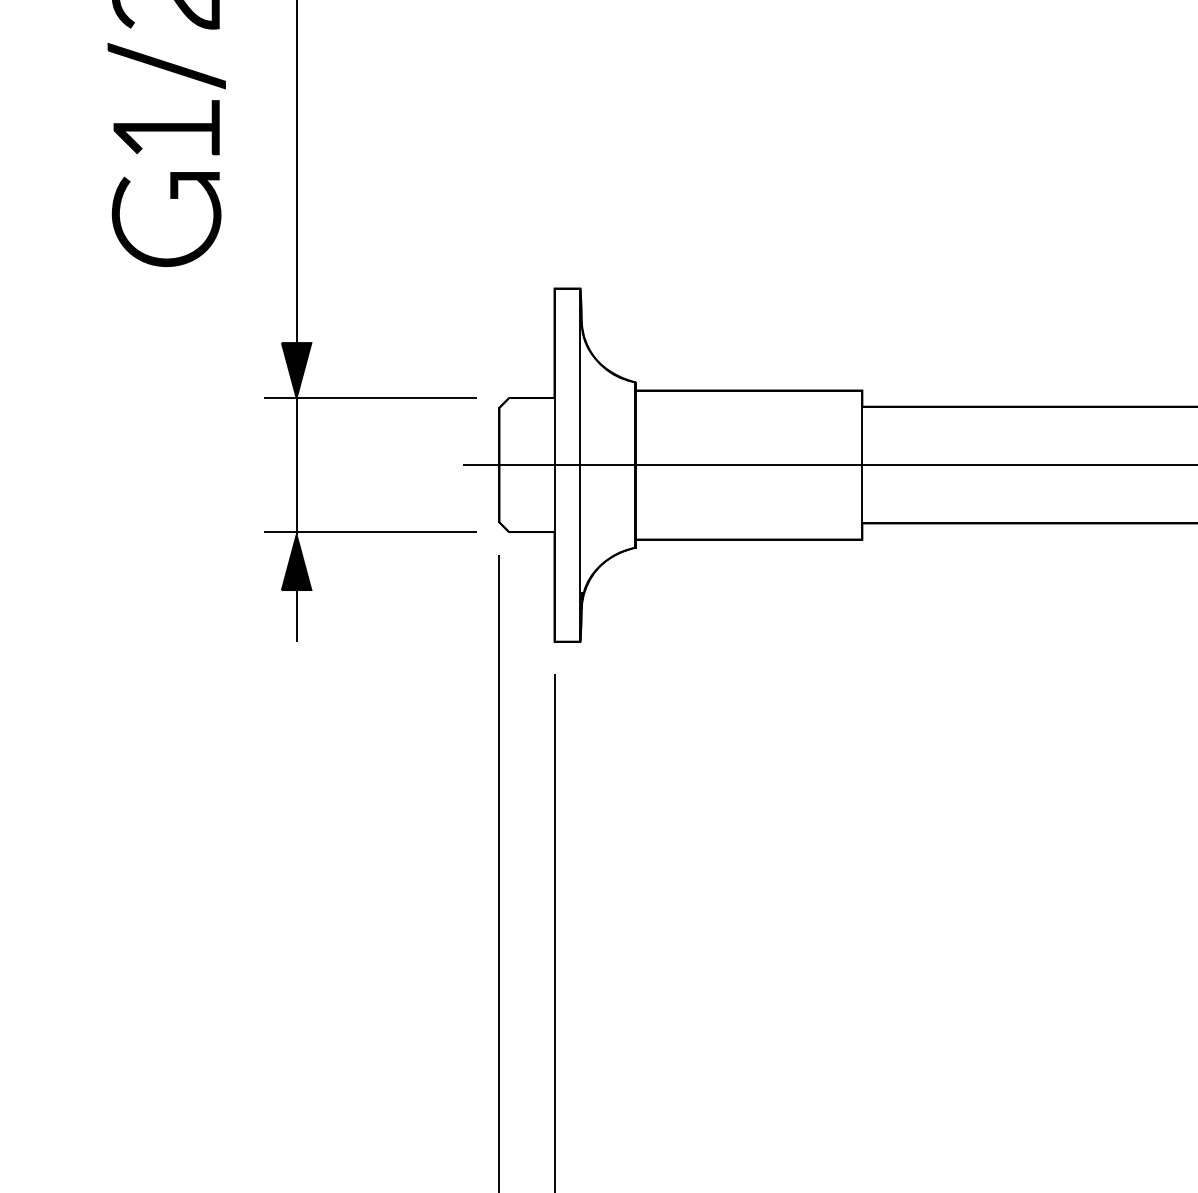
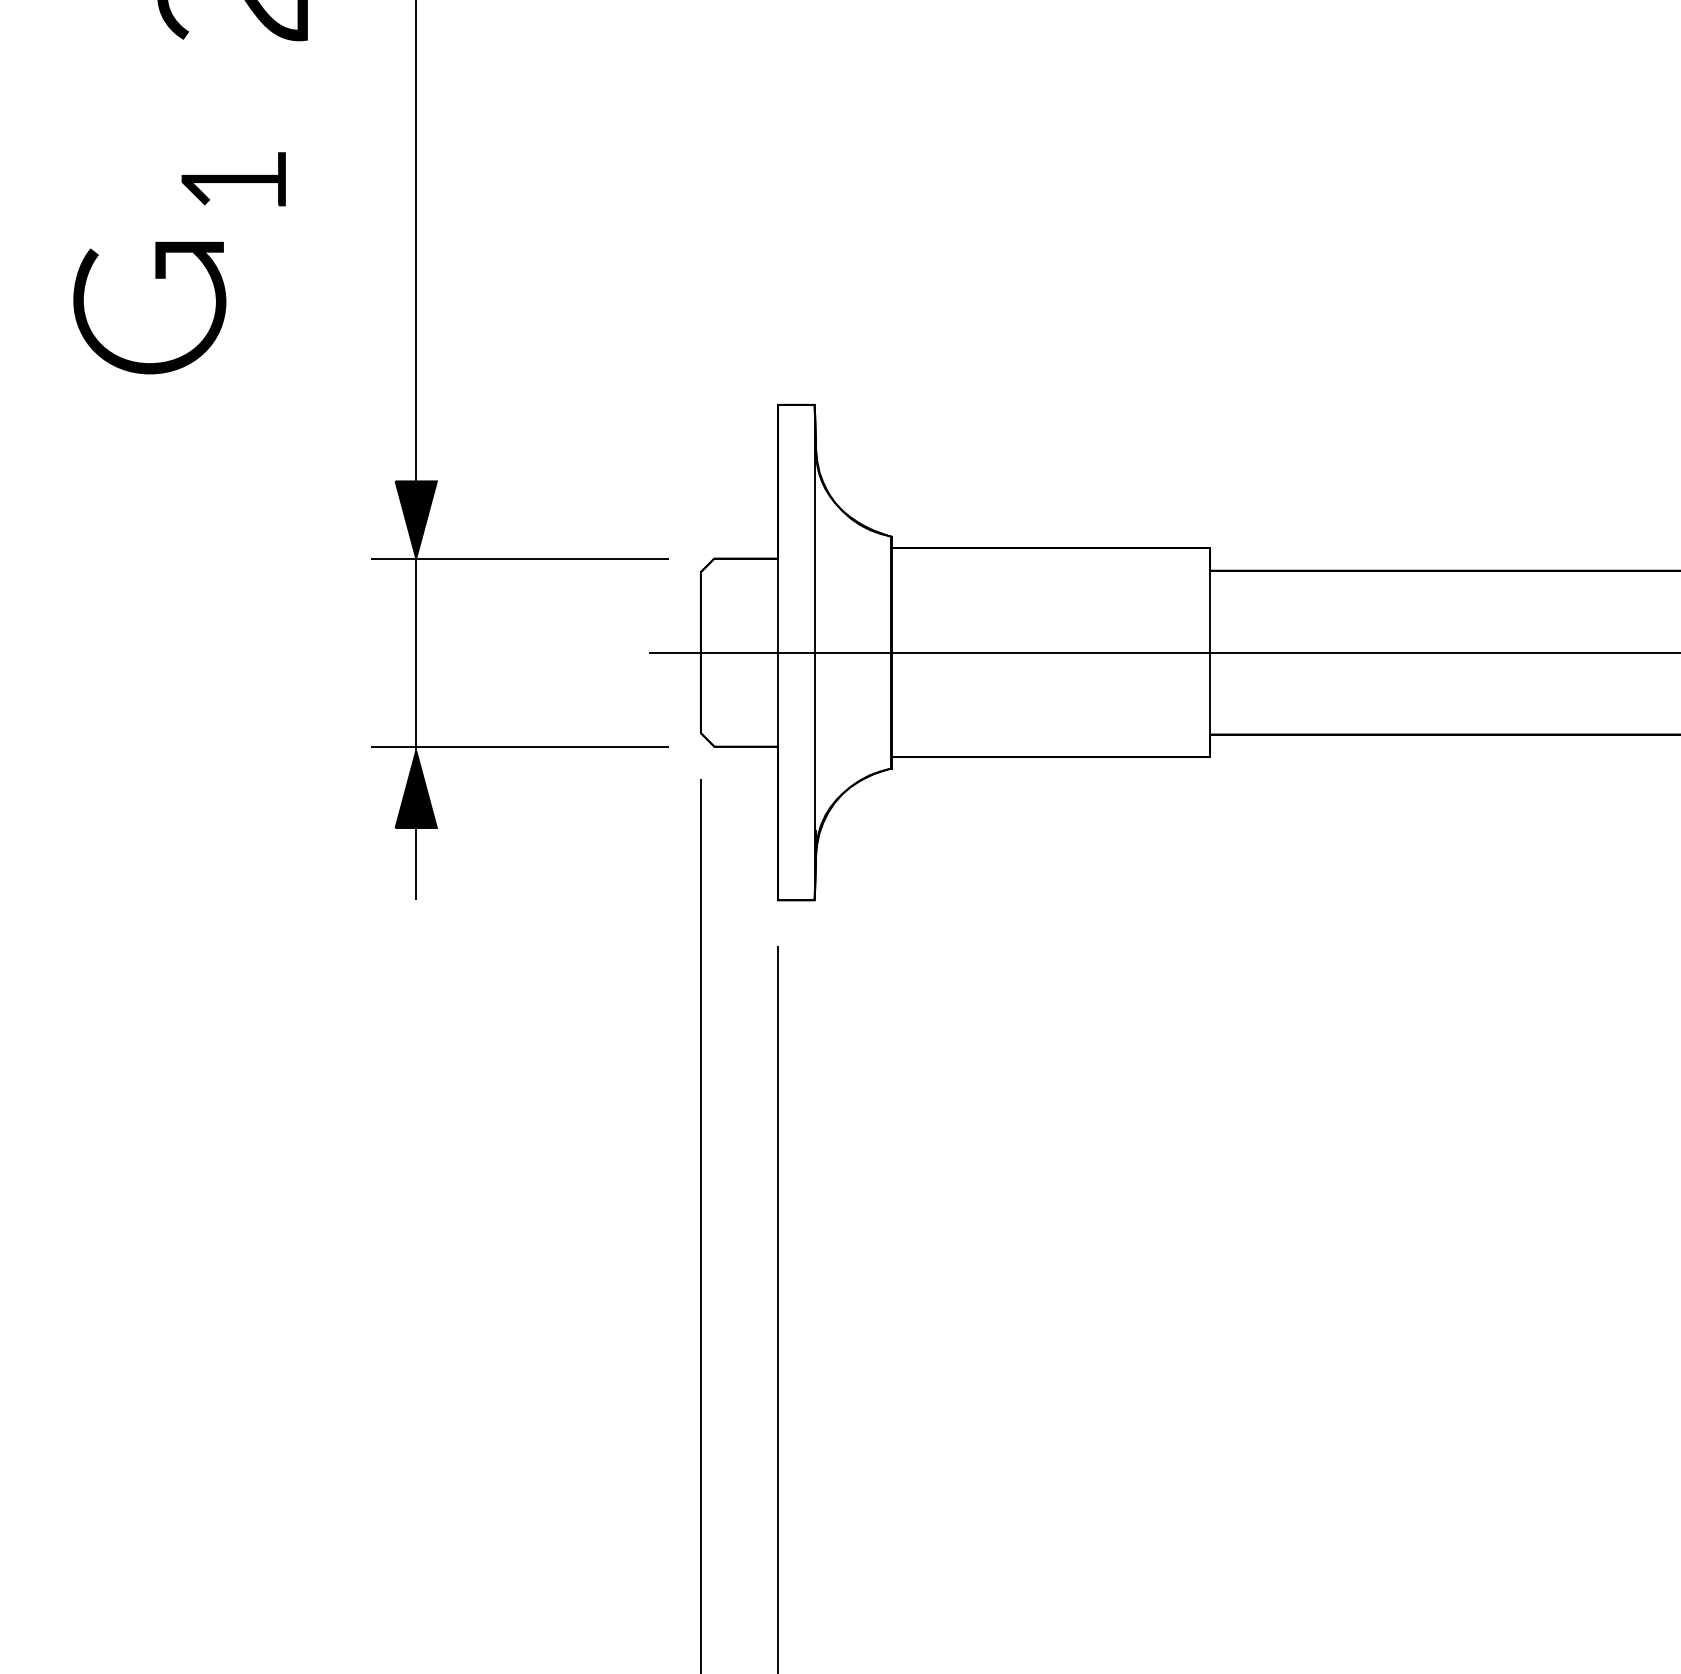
part: (166, 65) -> (233, 92), removed
part: (166, 127) -> (233, 179), size x0.7
part: (170, 198) -> (155, 278), moved

